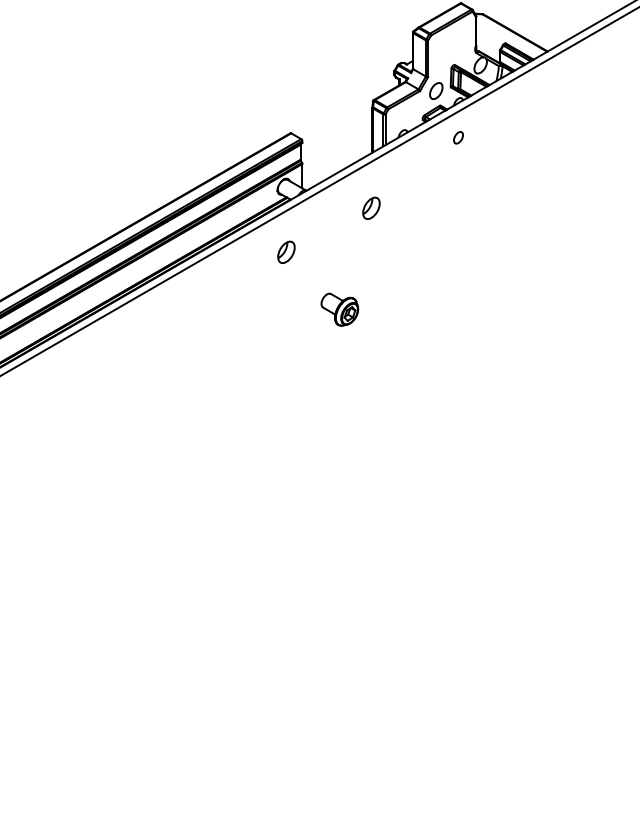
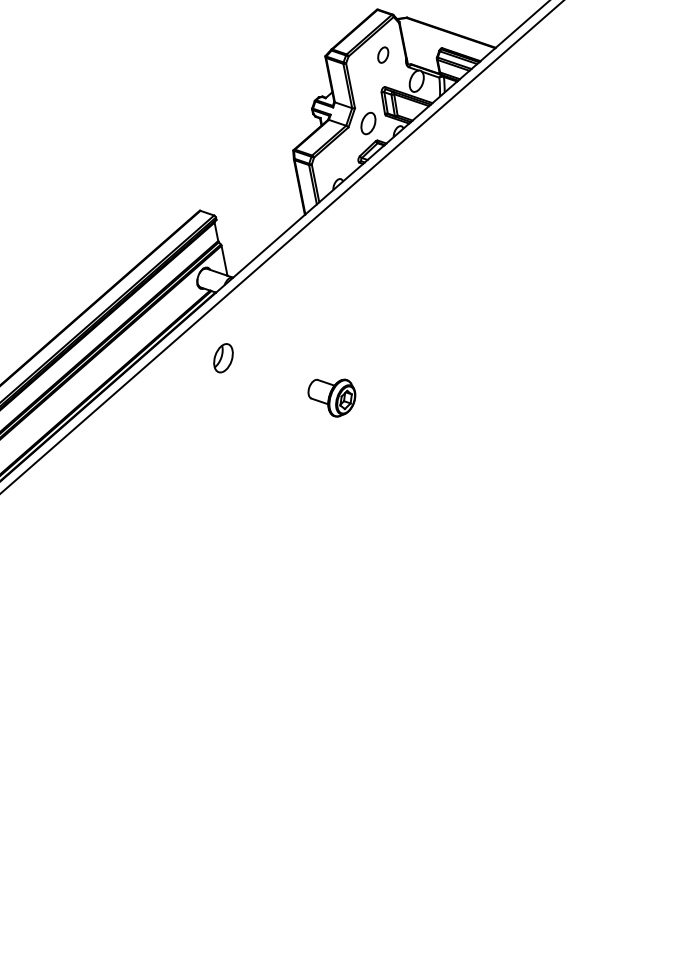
part: (458, 137) -> (383, 54), moved
part: (371, 207) -> (317, 282), removed
part: (339, 309) -> (332, 396), moved

